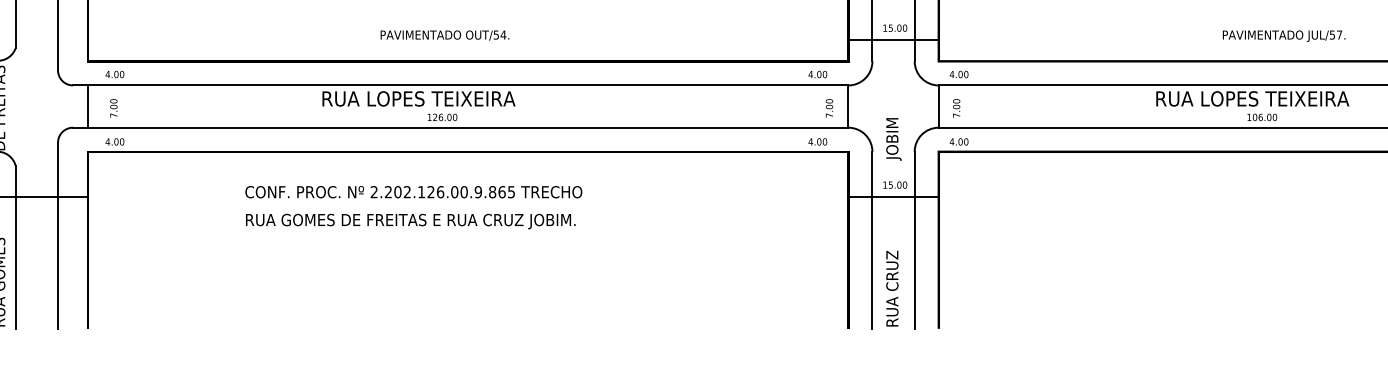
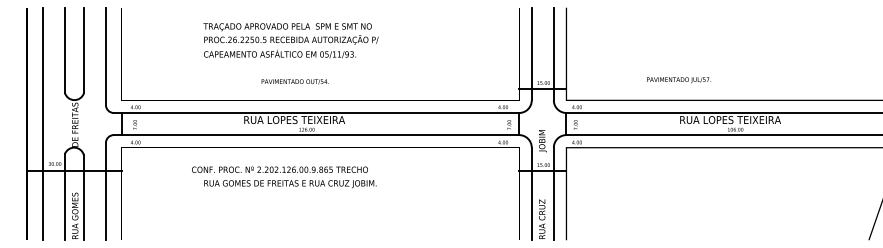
text: (443, 34) -> (294, 81), moved
text: (1283, 36) -> (678, 80), moved
text: (412, 191) -> (279, 169), moved

